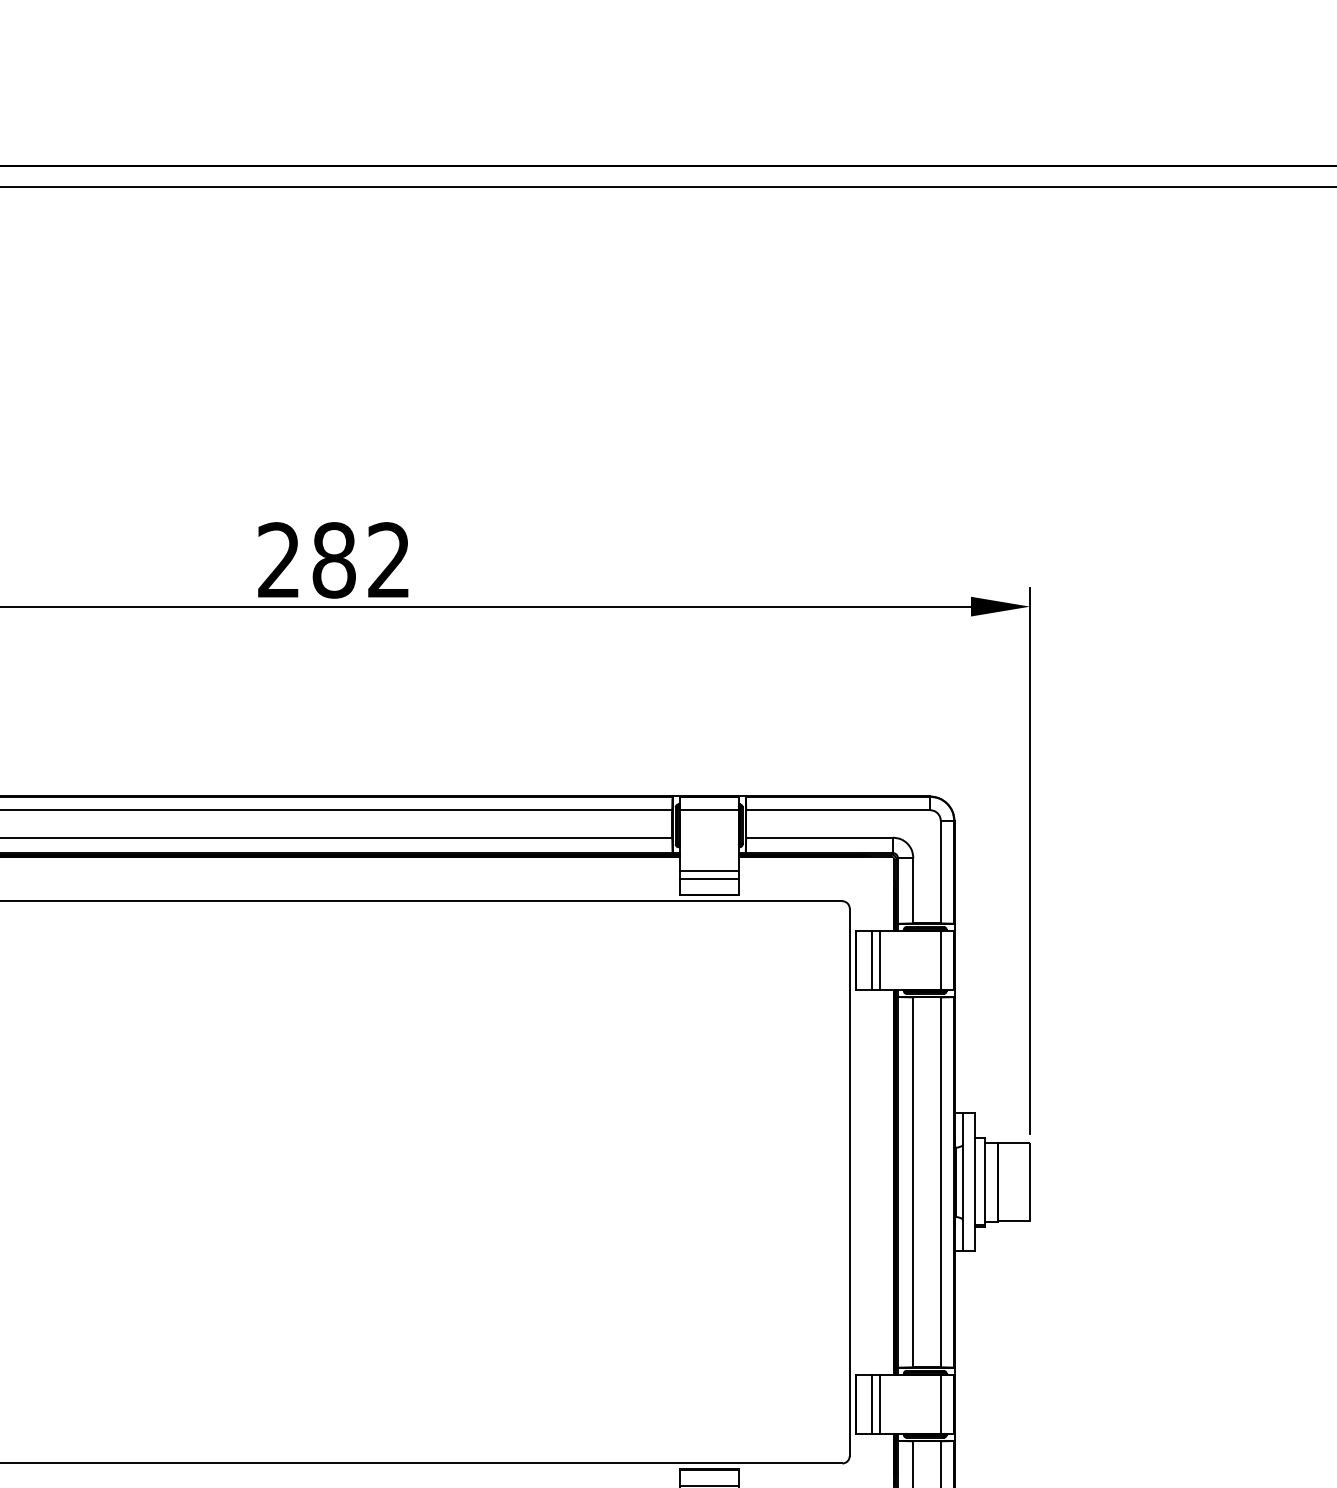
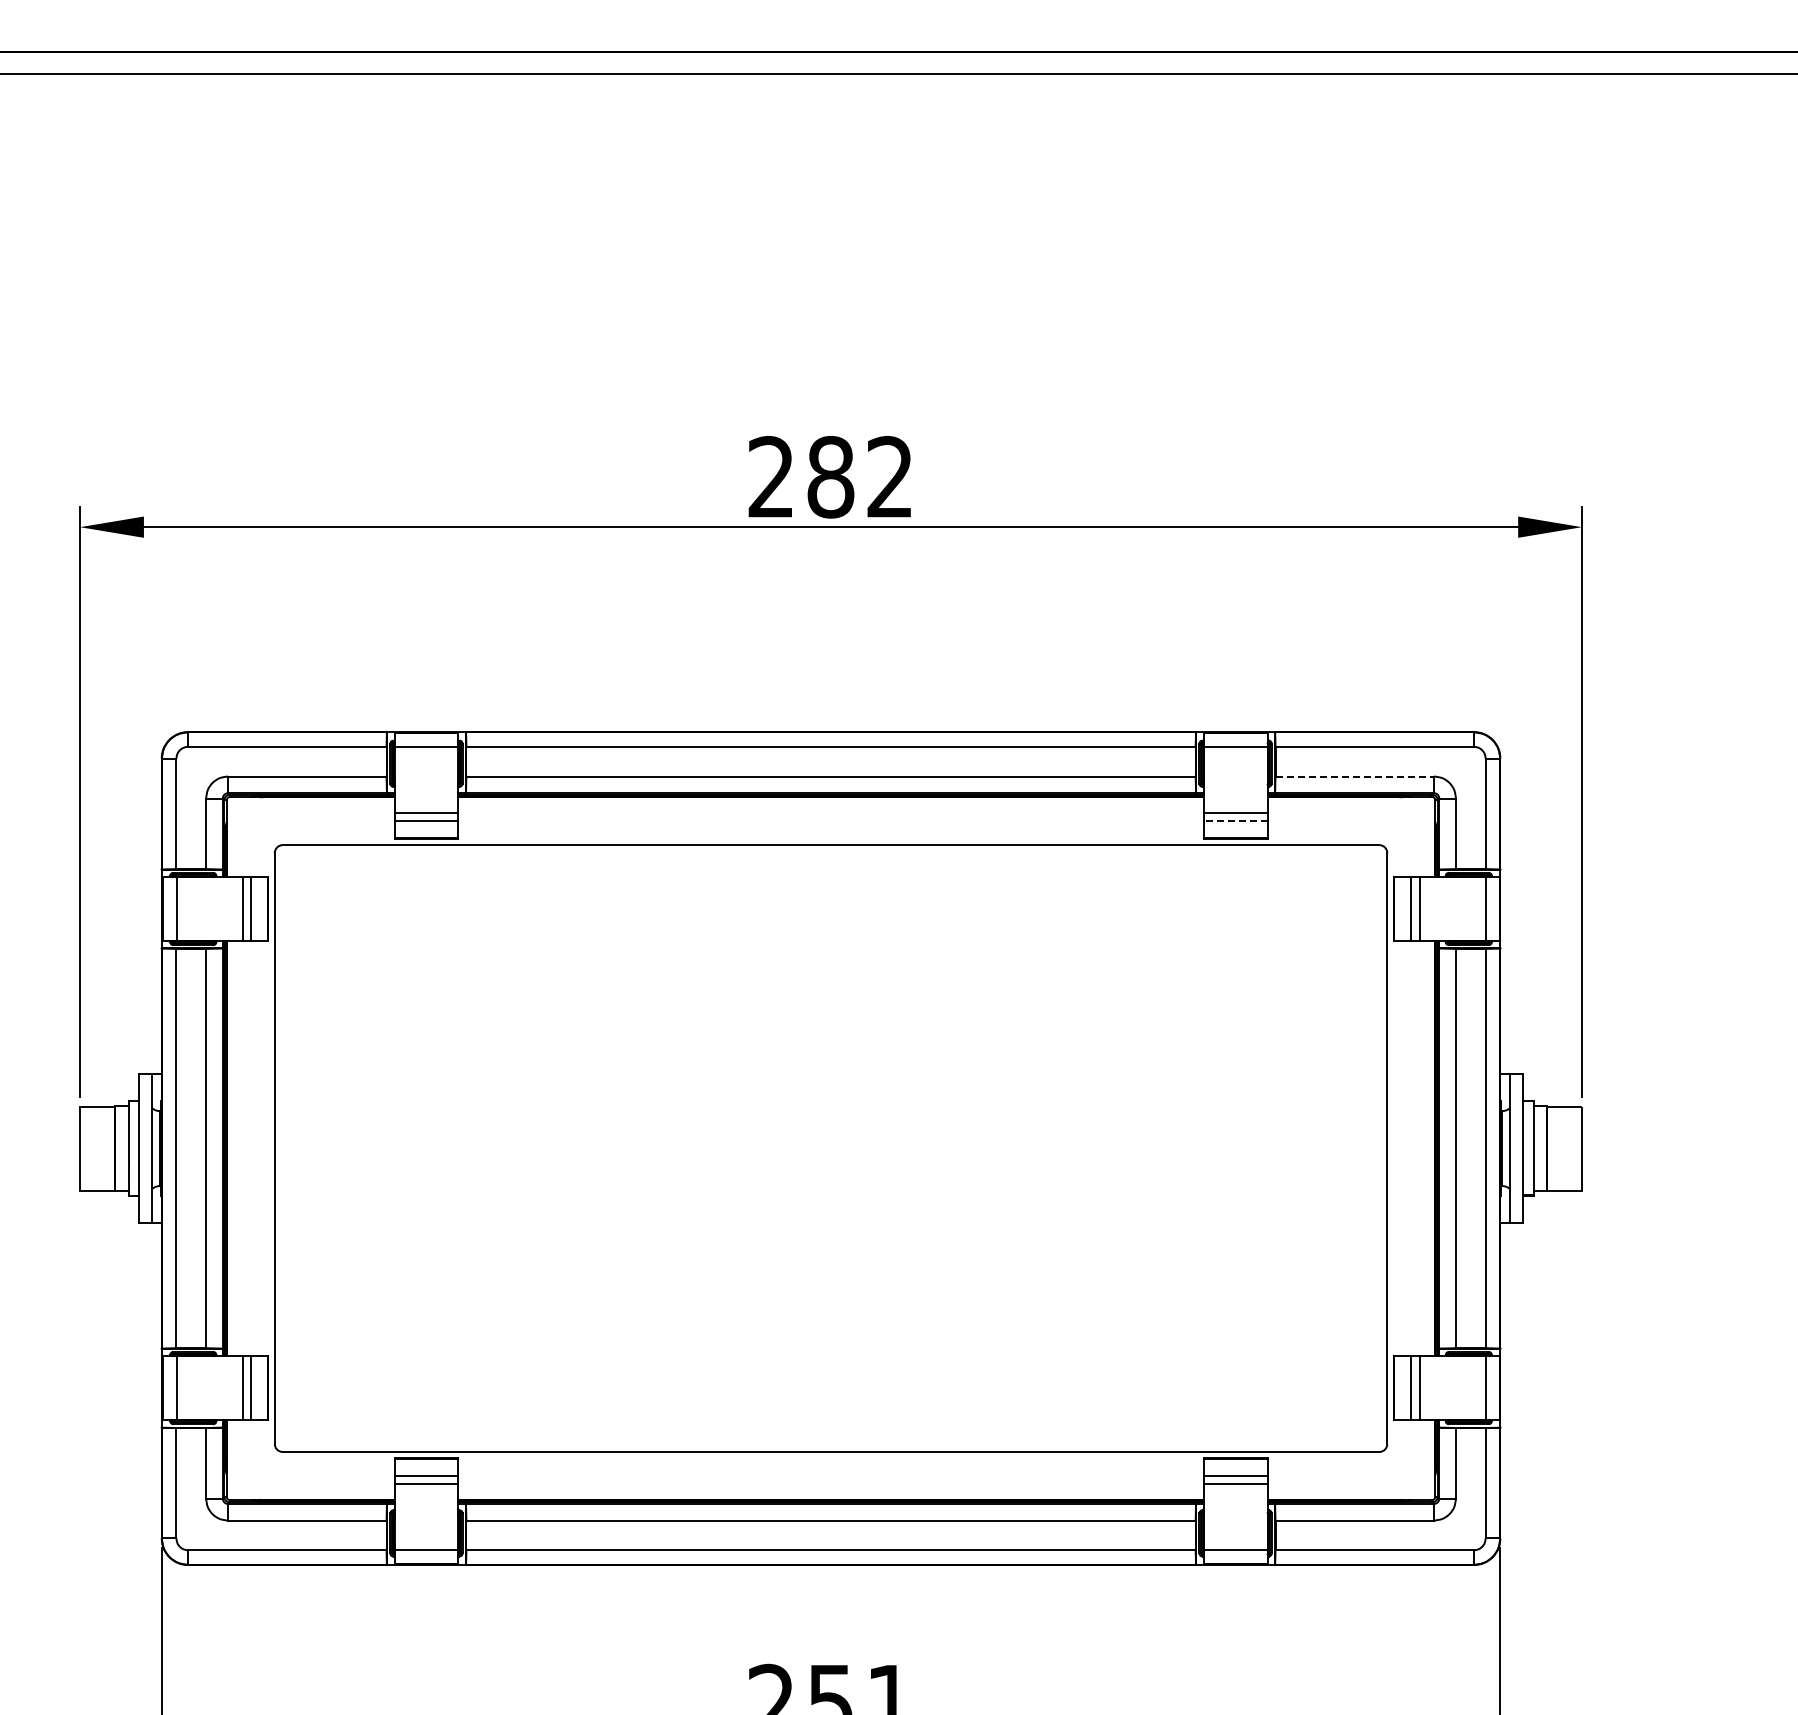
line: (820, 837) -> (1355, 776), solid -> dashed
line: (709, 879) -> (1235, 821), solid -> dashed

